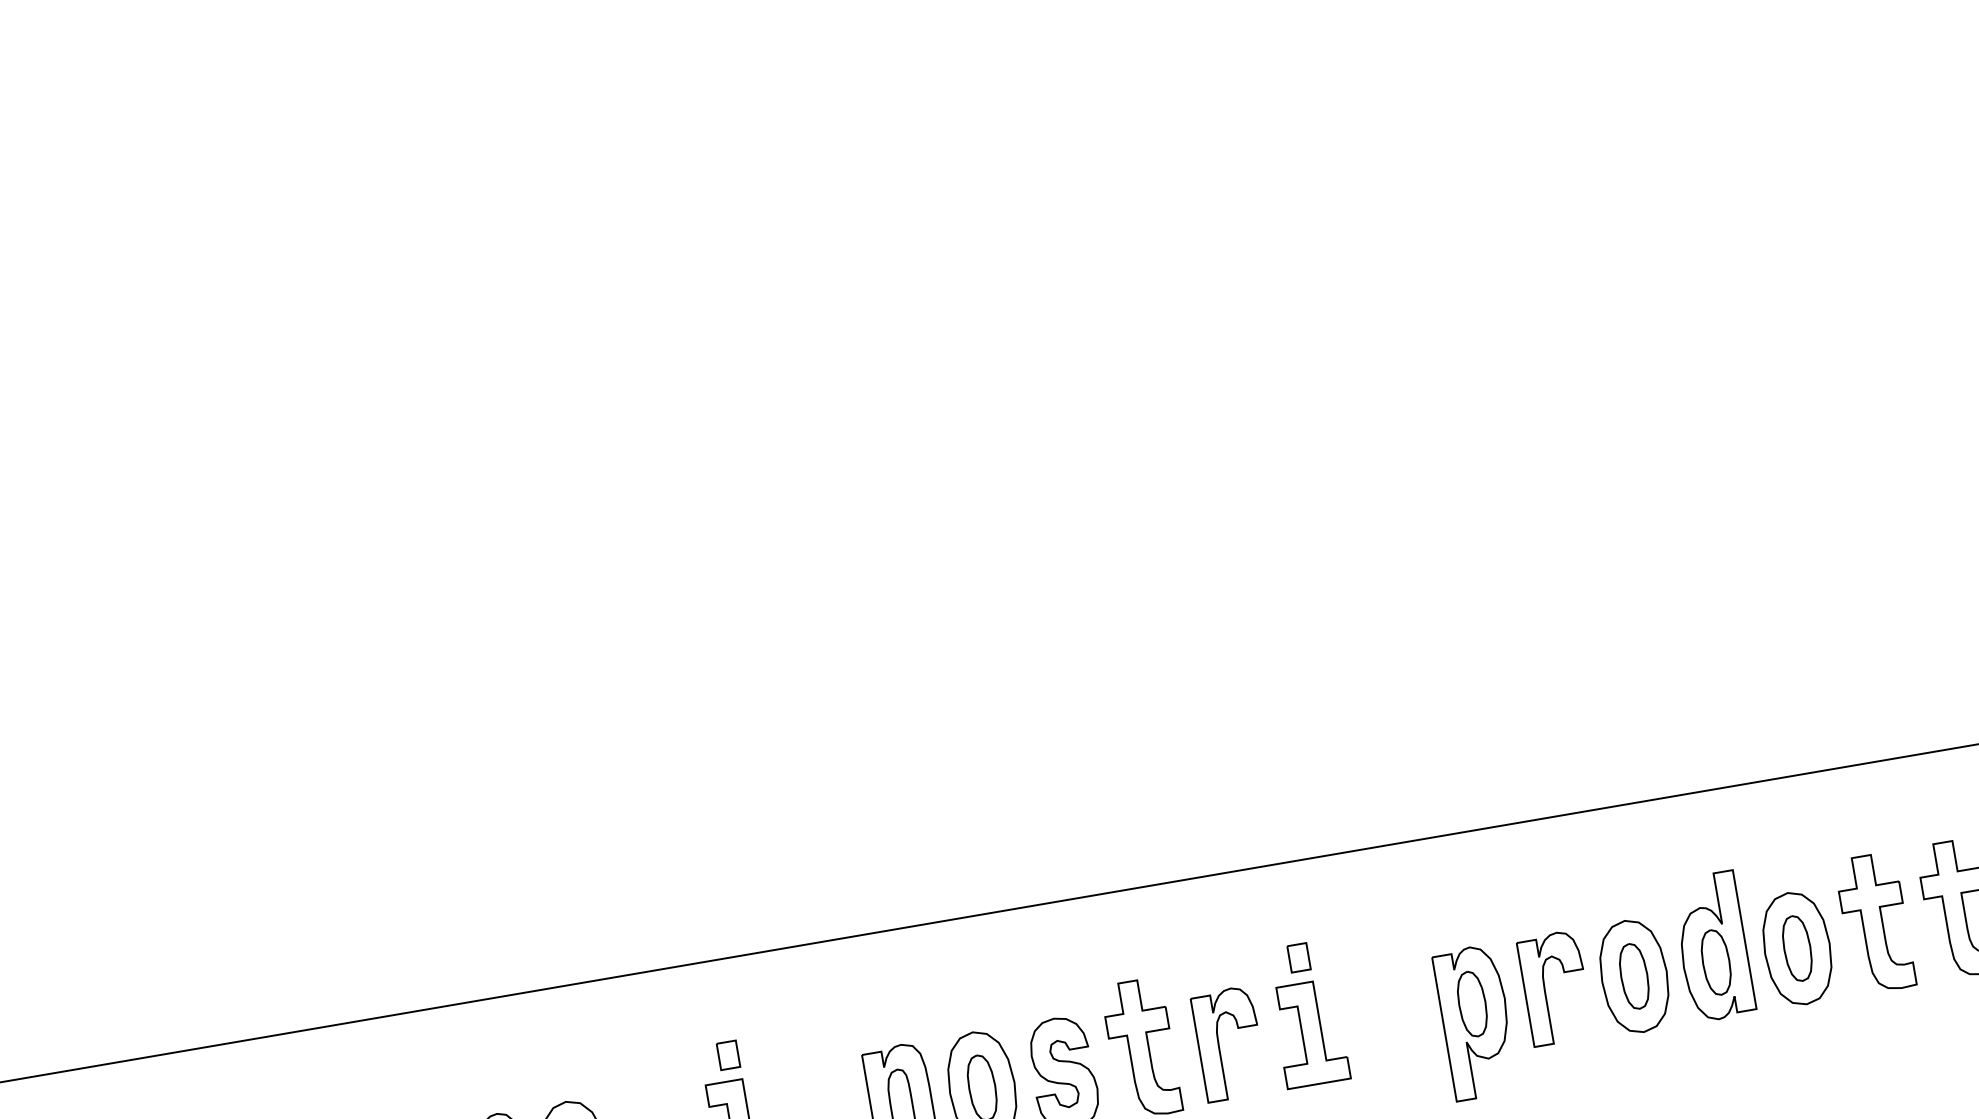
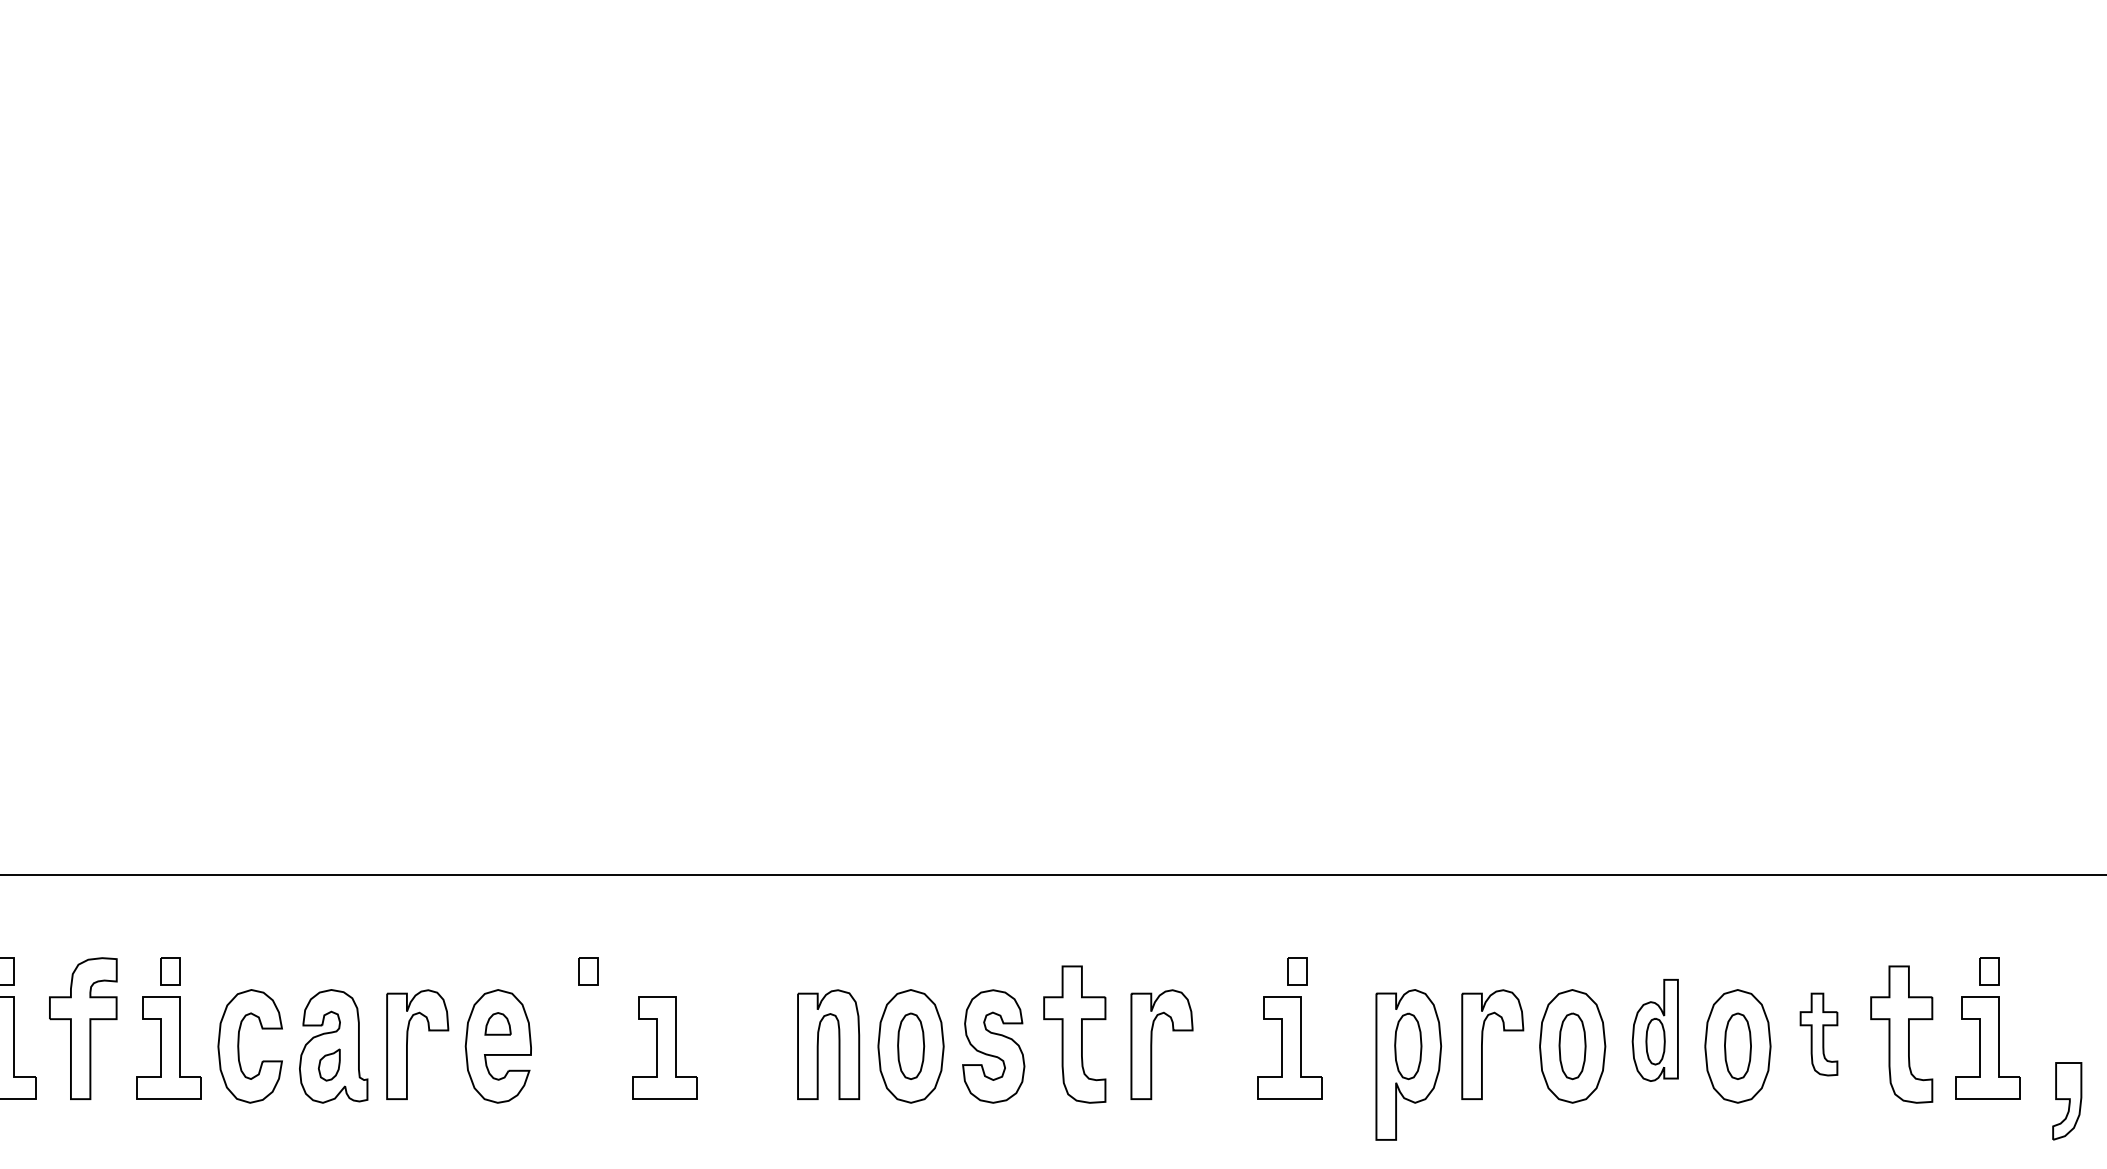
part: (1874, 923) -> (1818, 1034), size x0.6
part: (1713, 946) -> (1655, 1030), size x0.7
part: (1299, 957) -> (1297, 971), moved
part: (1310, 1033) -> (1289, 1047), moved
part: (728, 1055) -> (588, 971), moved

